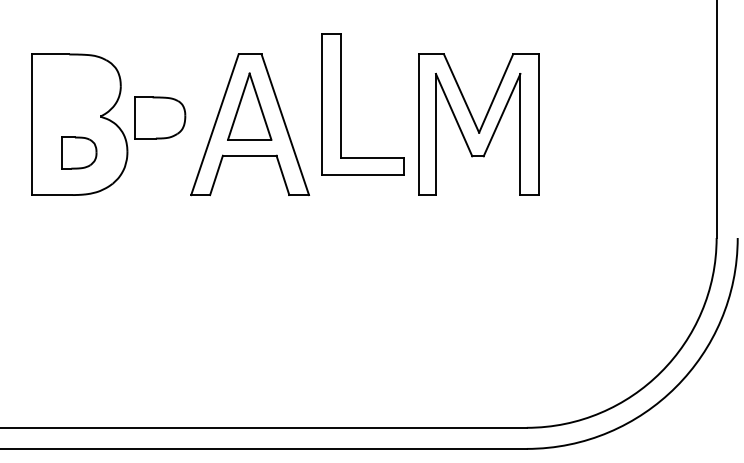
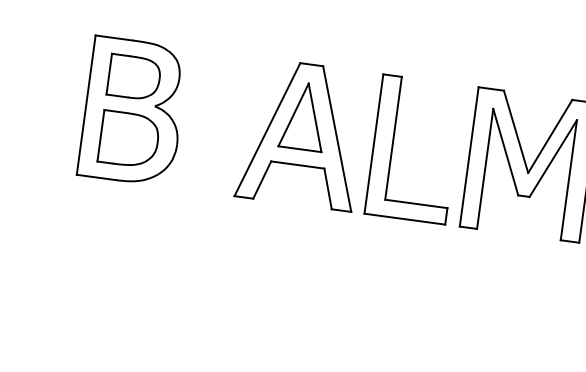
part: (341, 104) -> (392, 146), moved
part: (160, 117) -> (134, 77), moved
part: (79, 152) -> (129, 138), size x1.67

